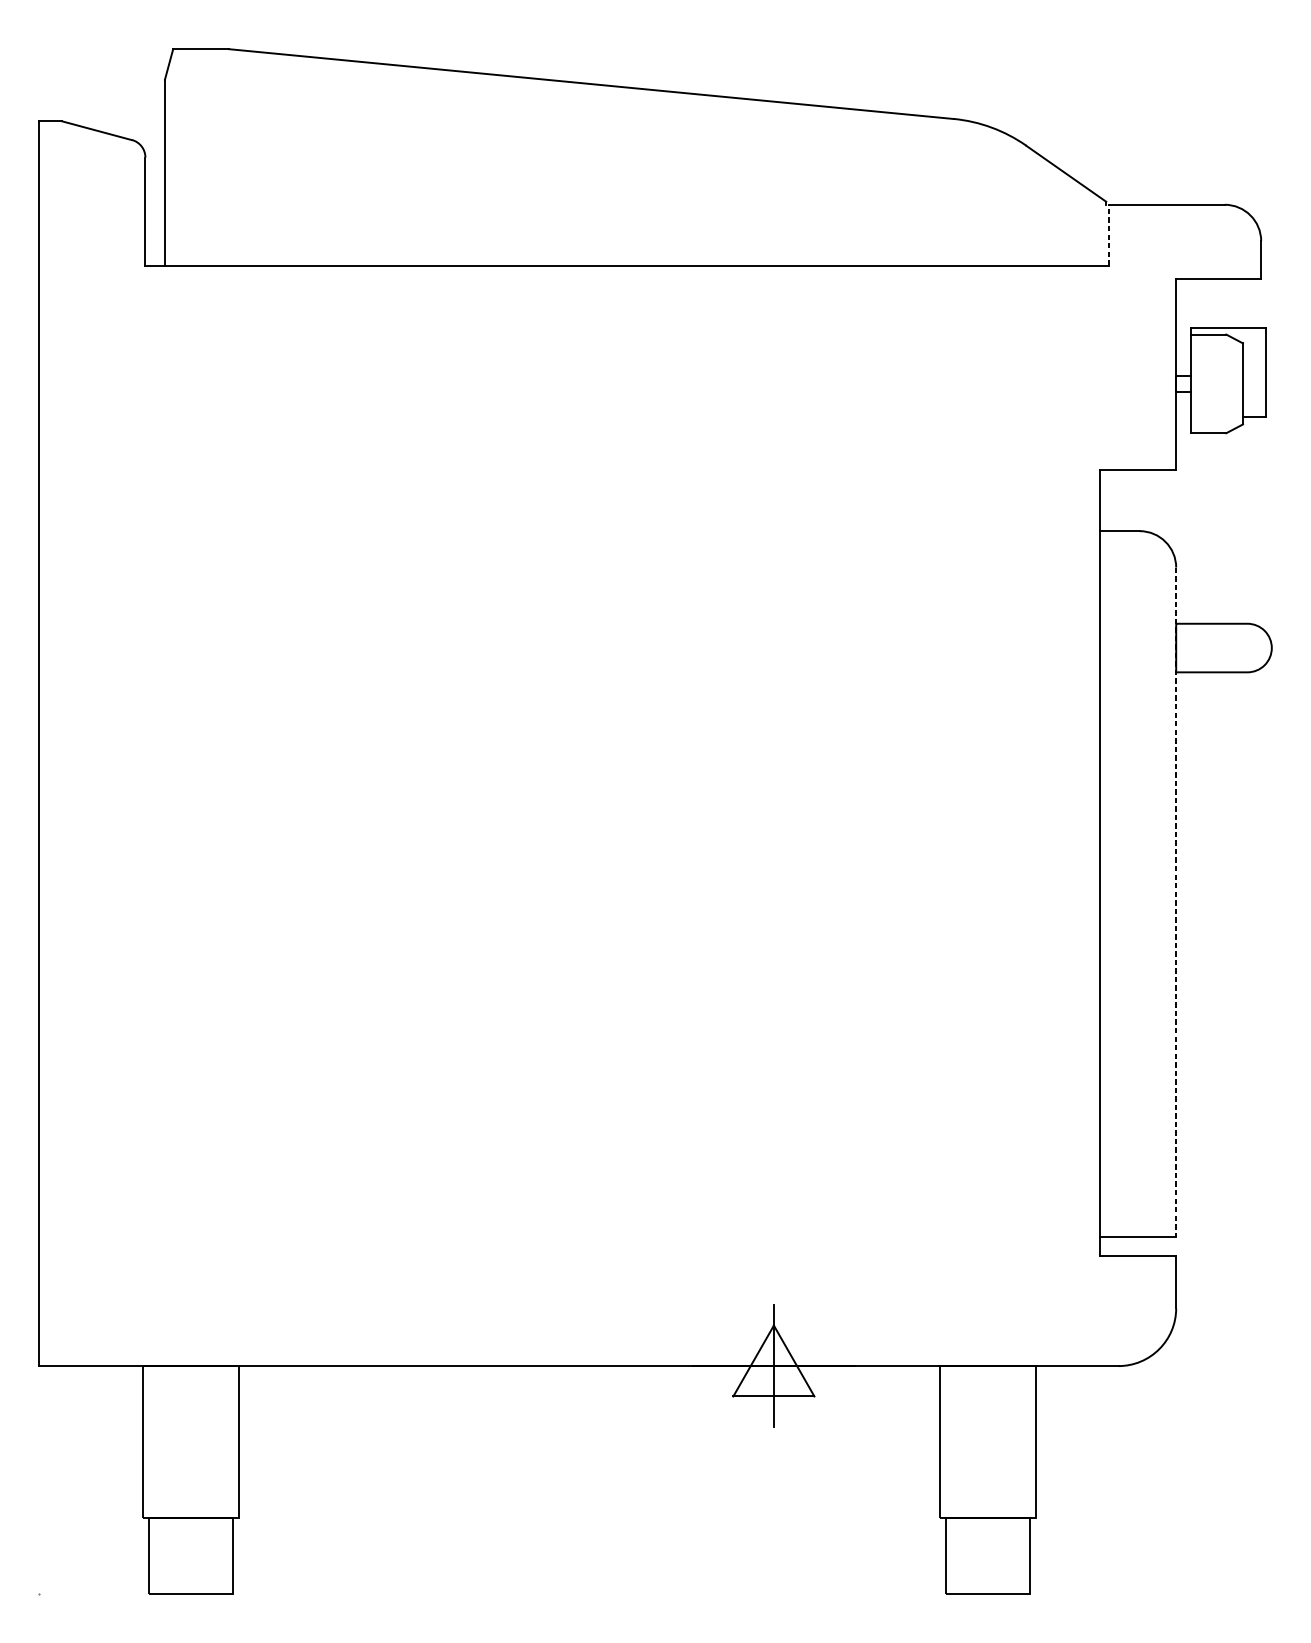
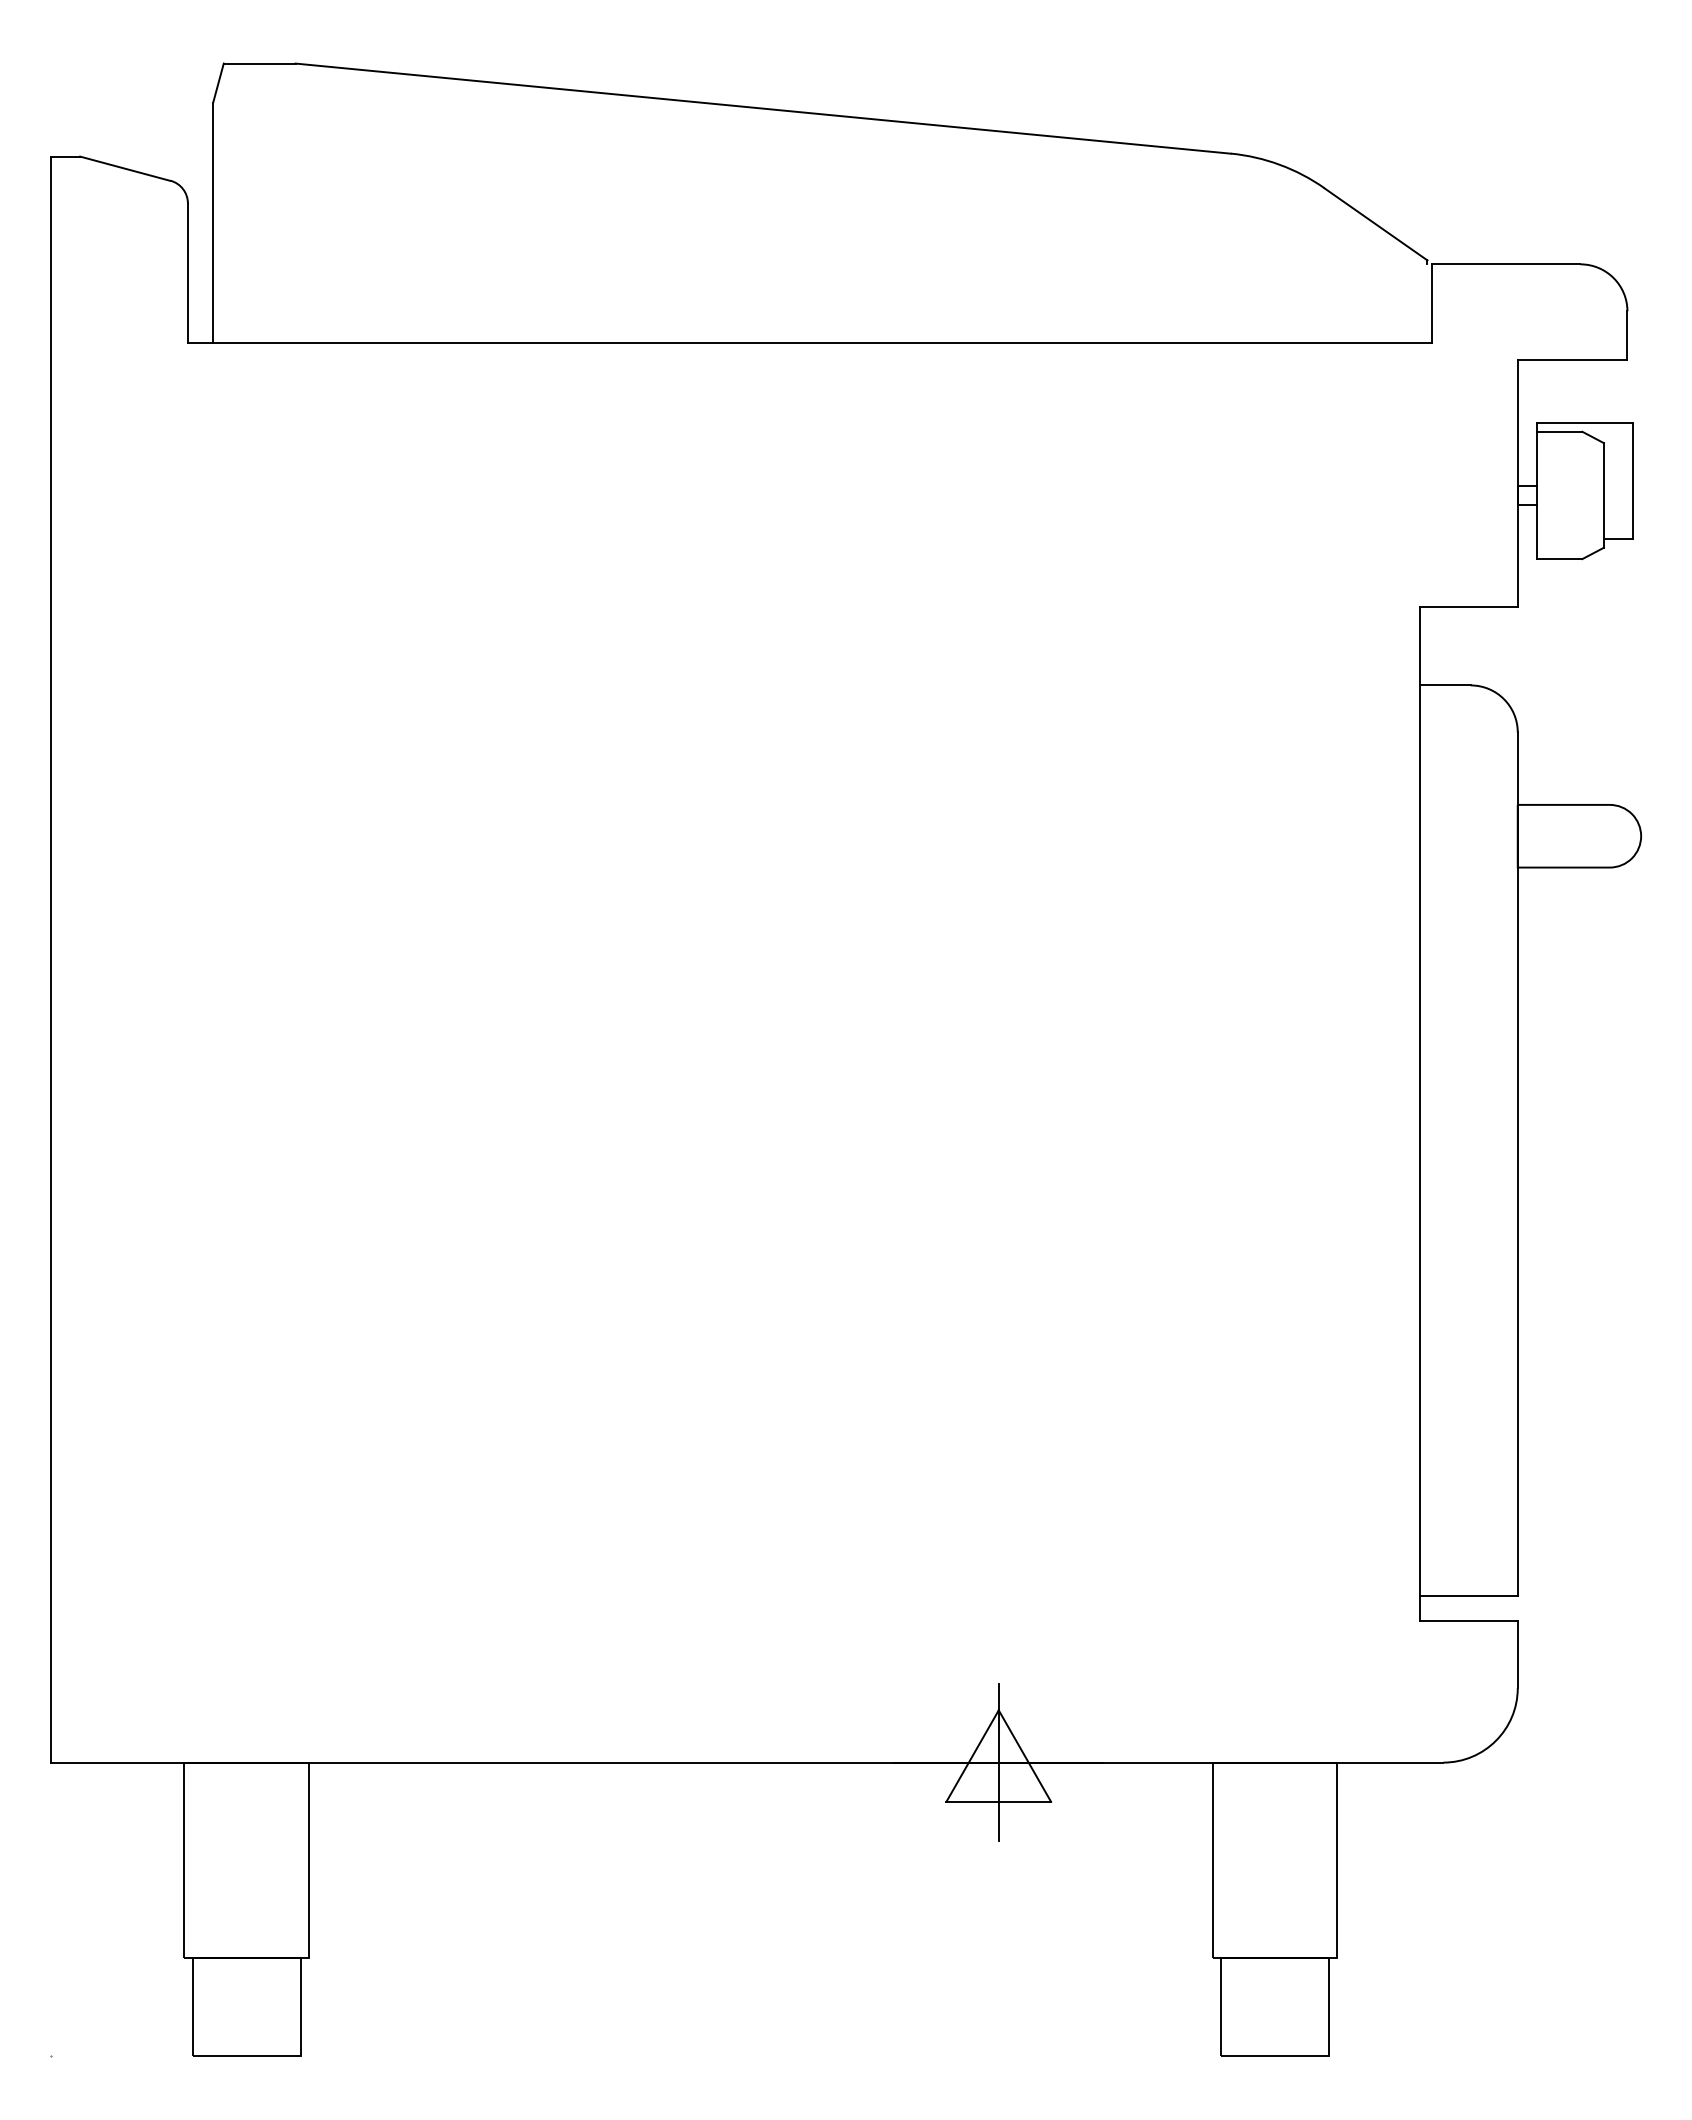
line: (1109, 235) -> (1431, 303), dashed -> solid
line: (1175, 902) -> (1517, 1164), dashed -> solid

